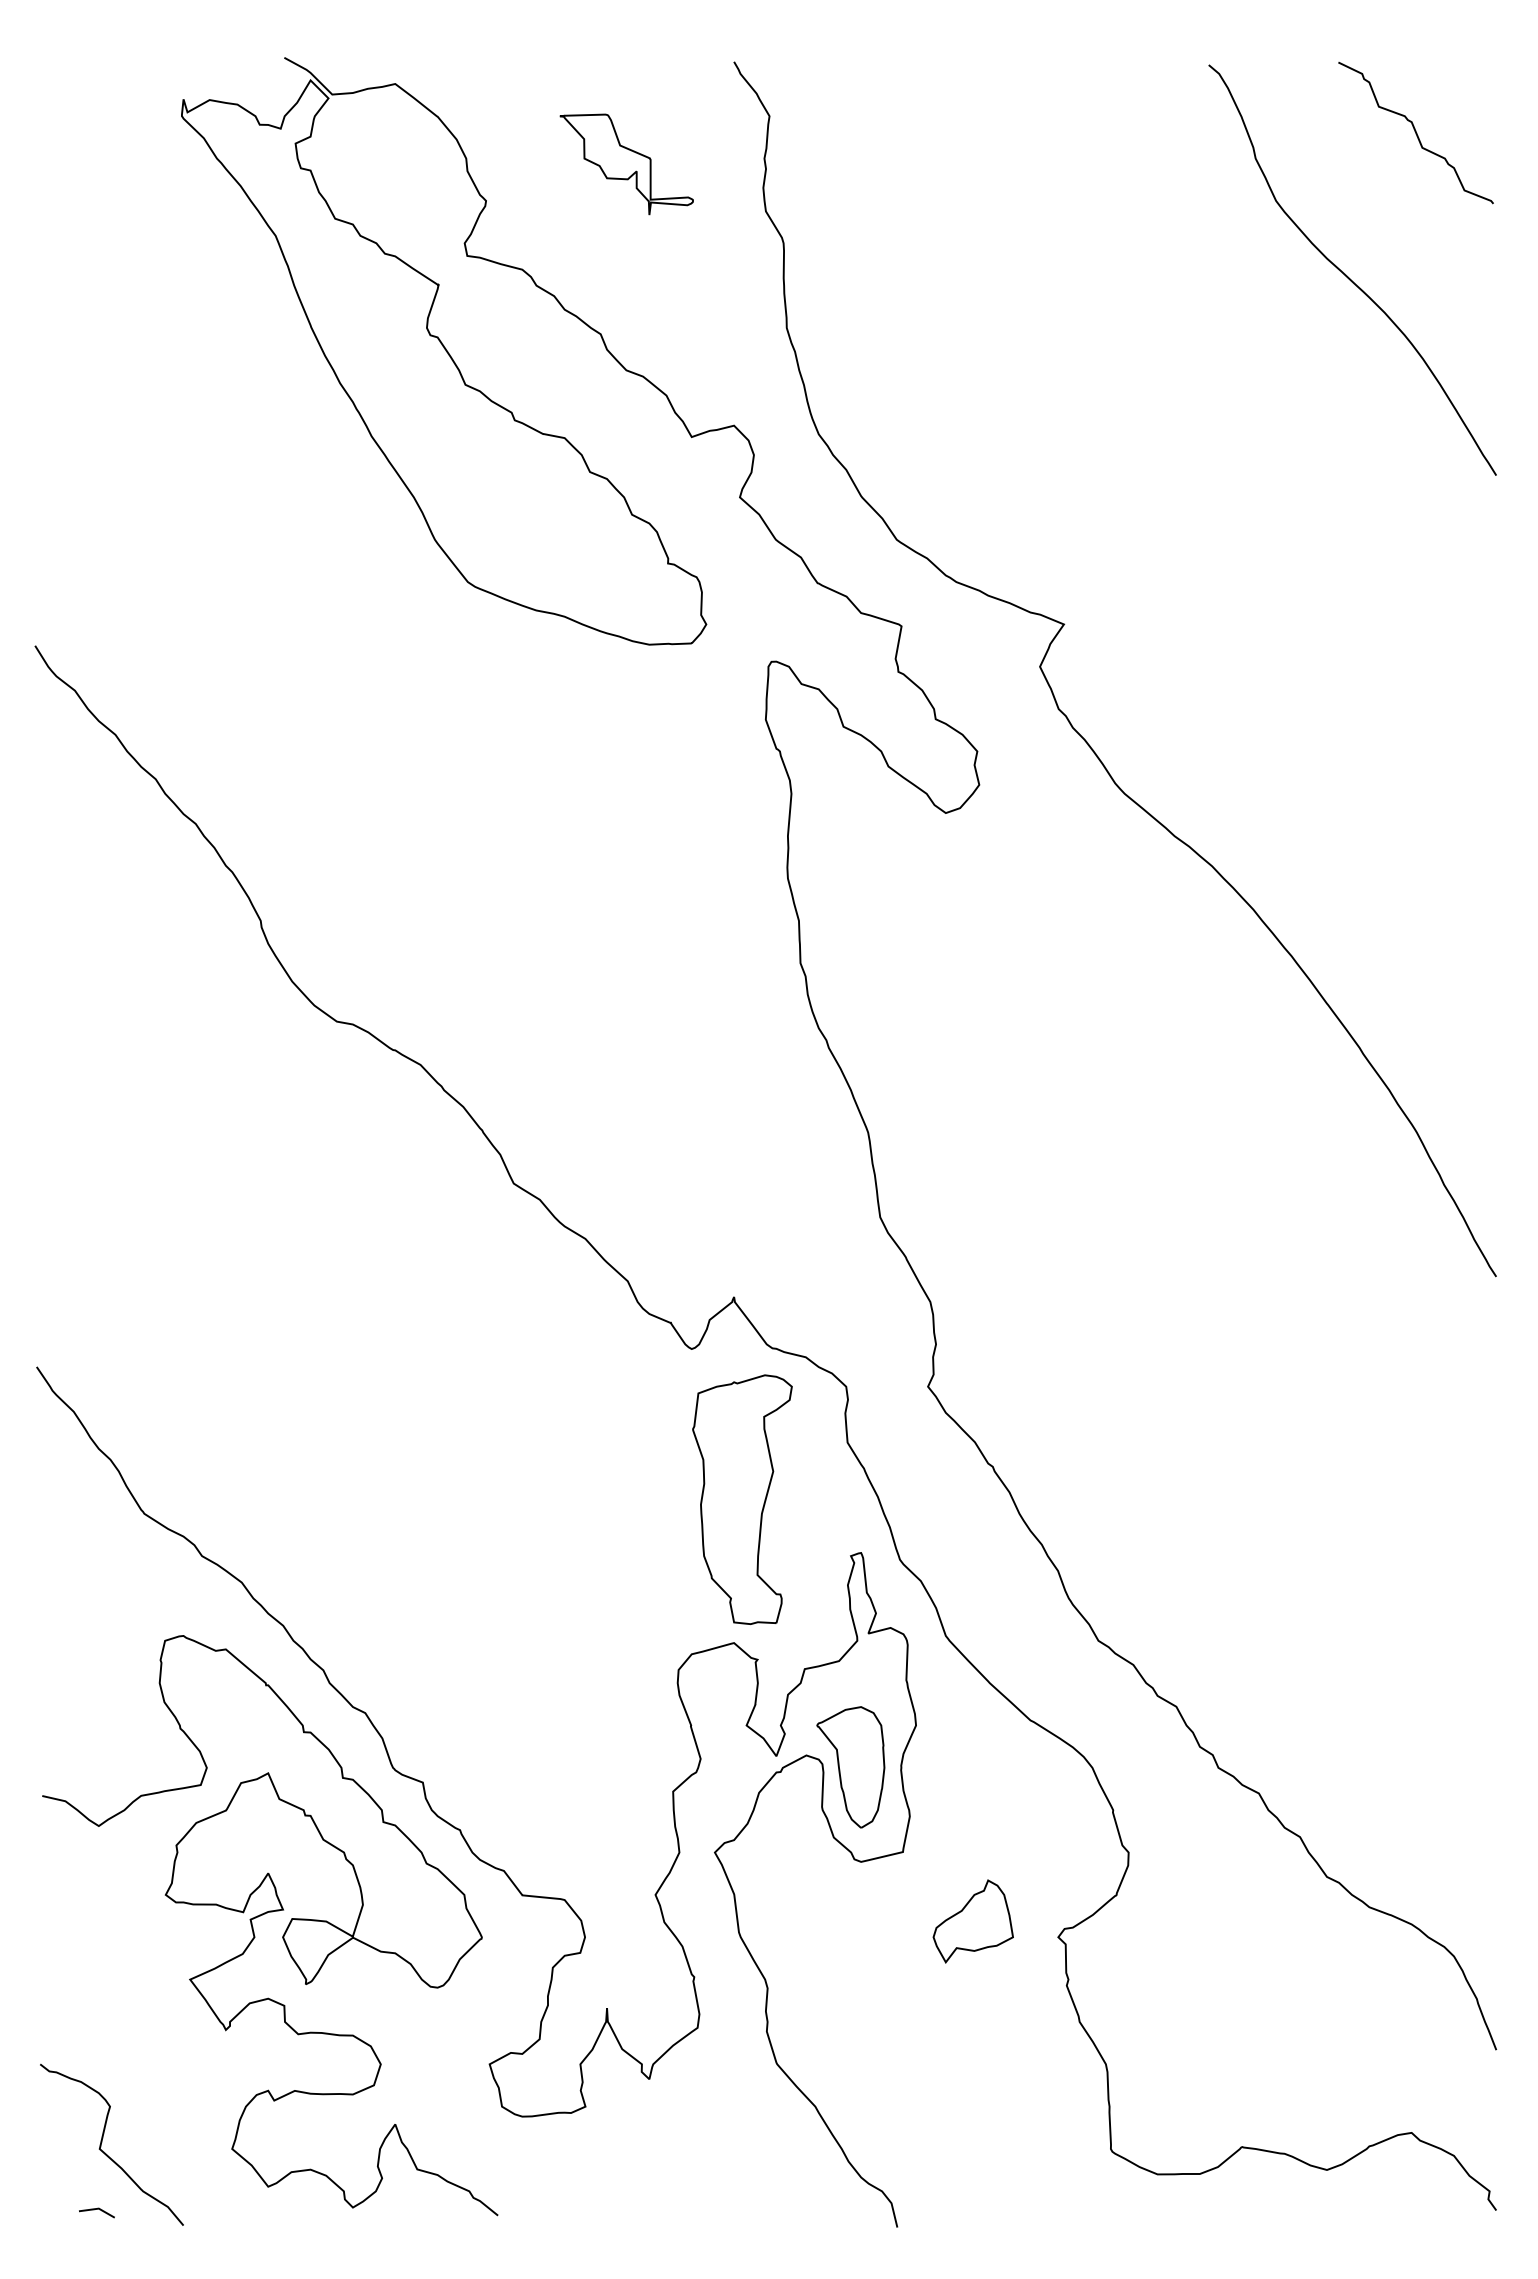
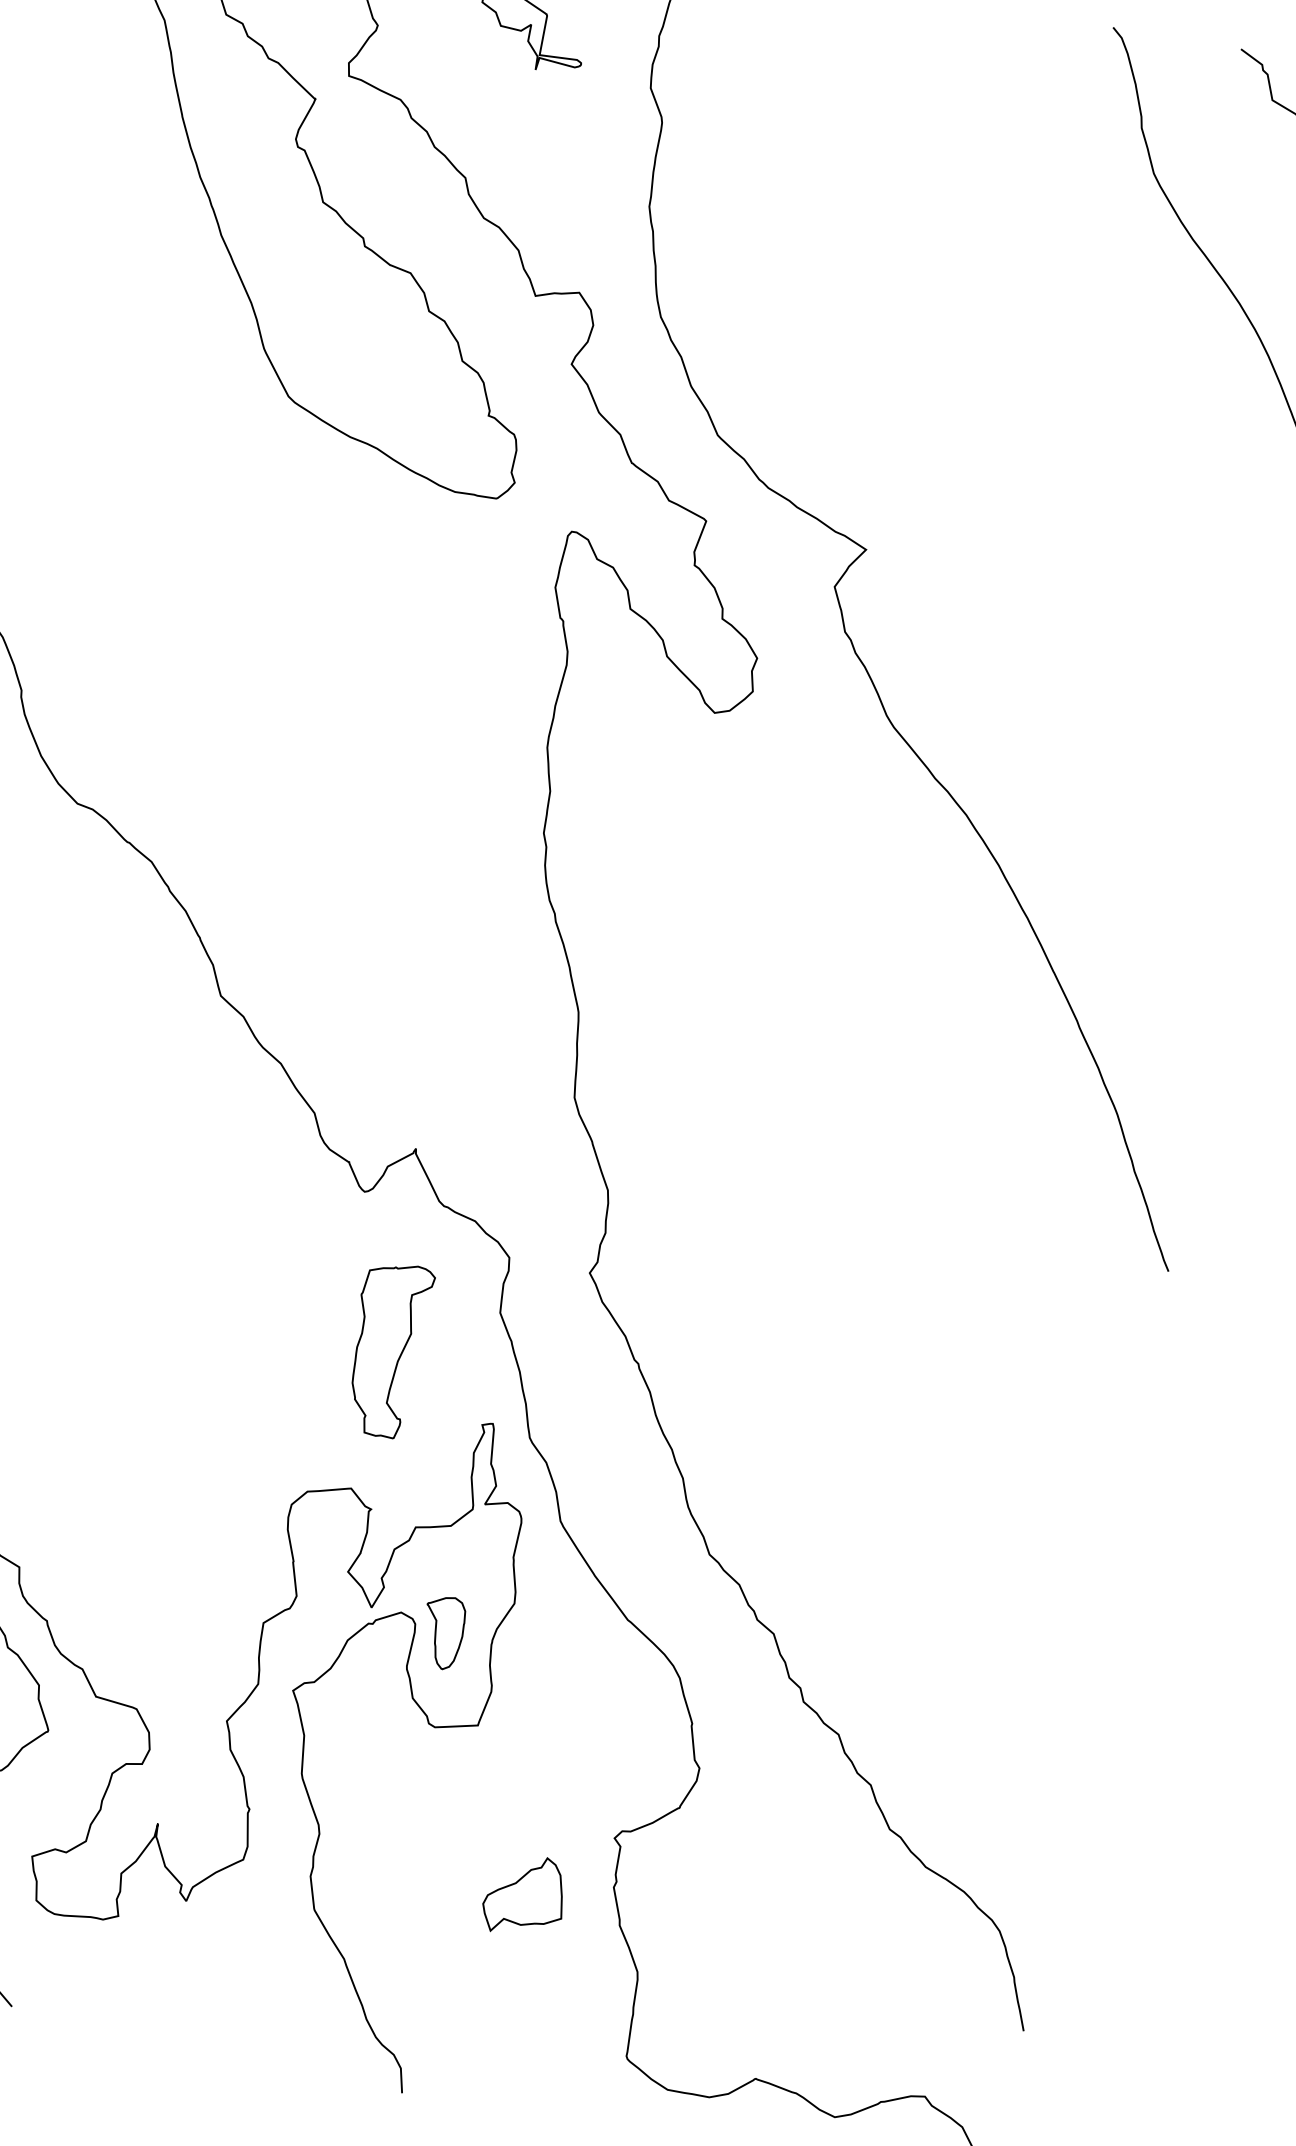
part: (742, 1499) -> (386, 1349), size x0.7
part: (850, 1767) -> (442, 1632), size x0.6
part: (972, 1921) -> (524, 1895), moved

